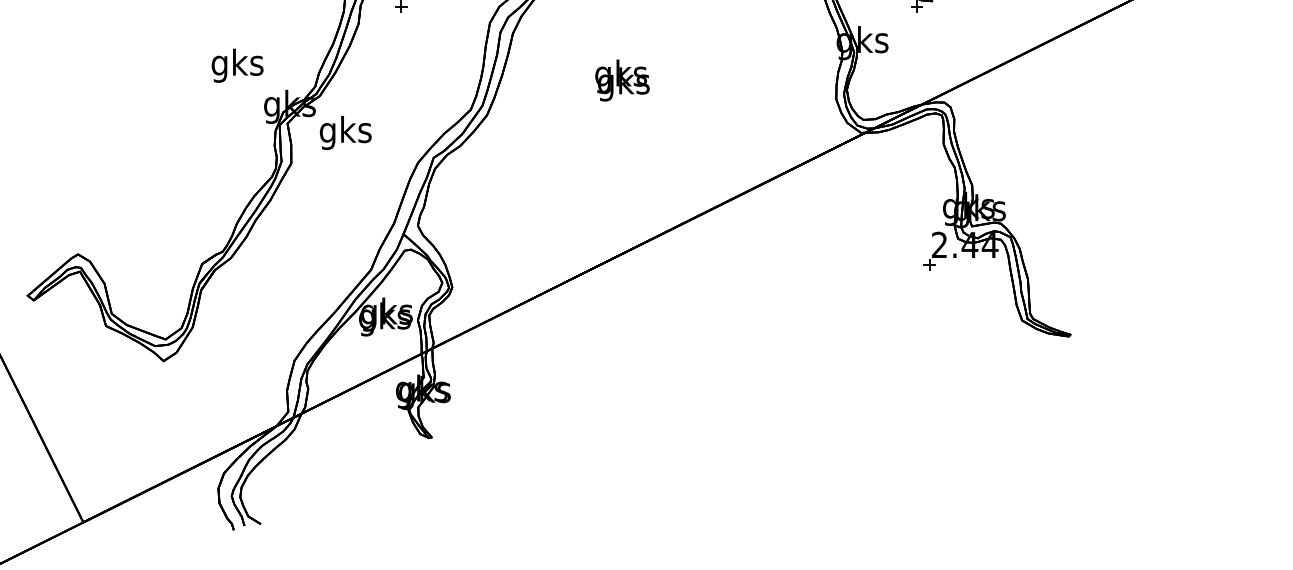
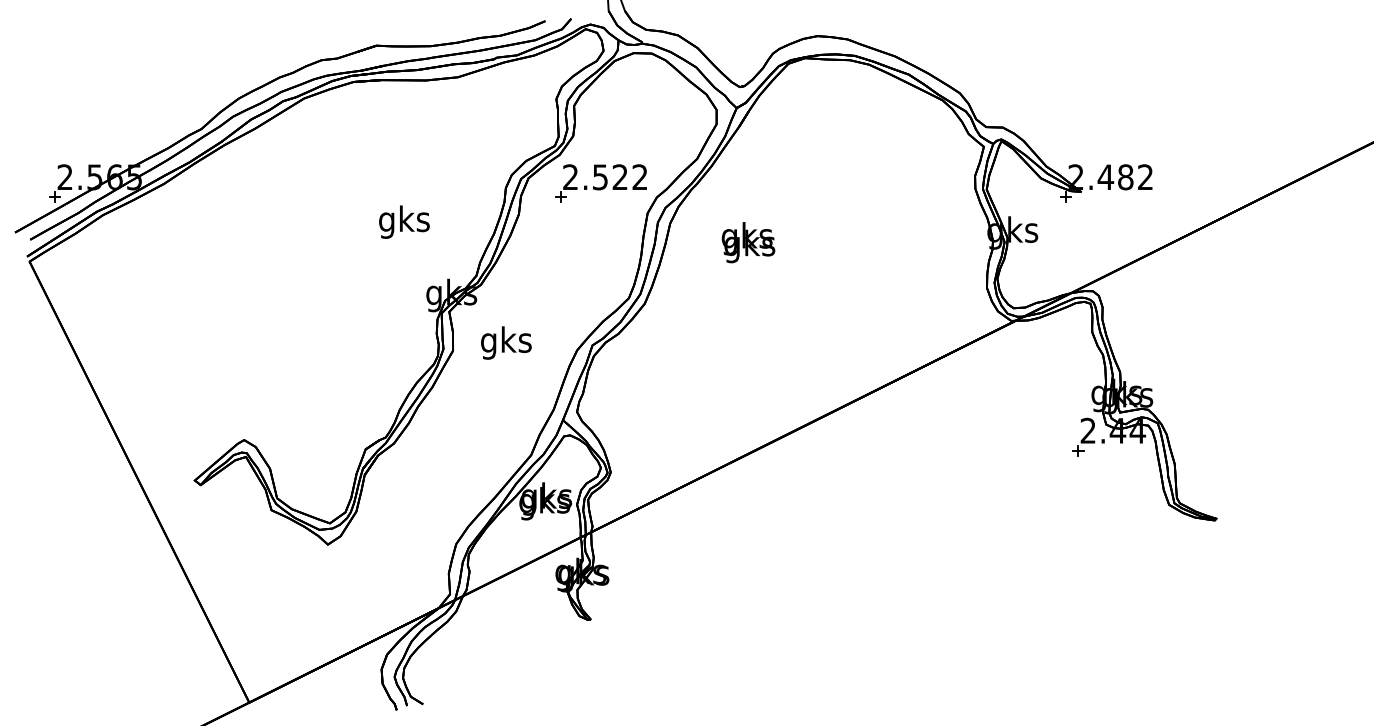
text: (237, 65) -> (404, 221), moved
text: (622, 80) -> (748, 242), moved
text: (345, 132) -> (506, 342), moved

